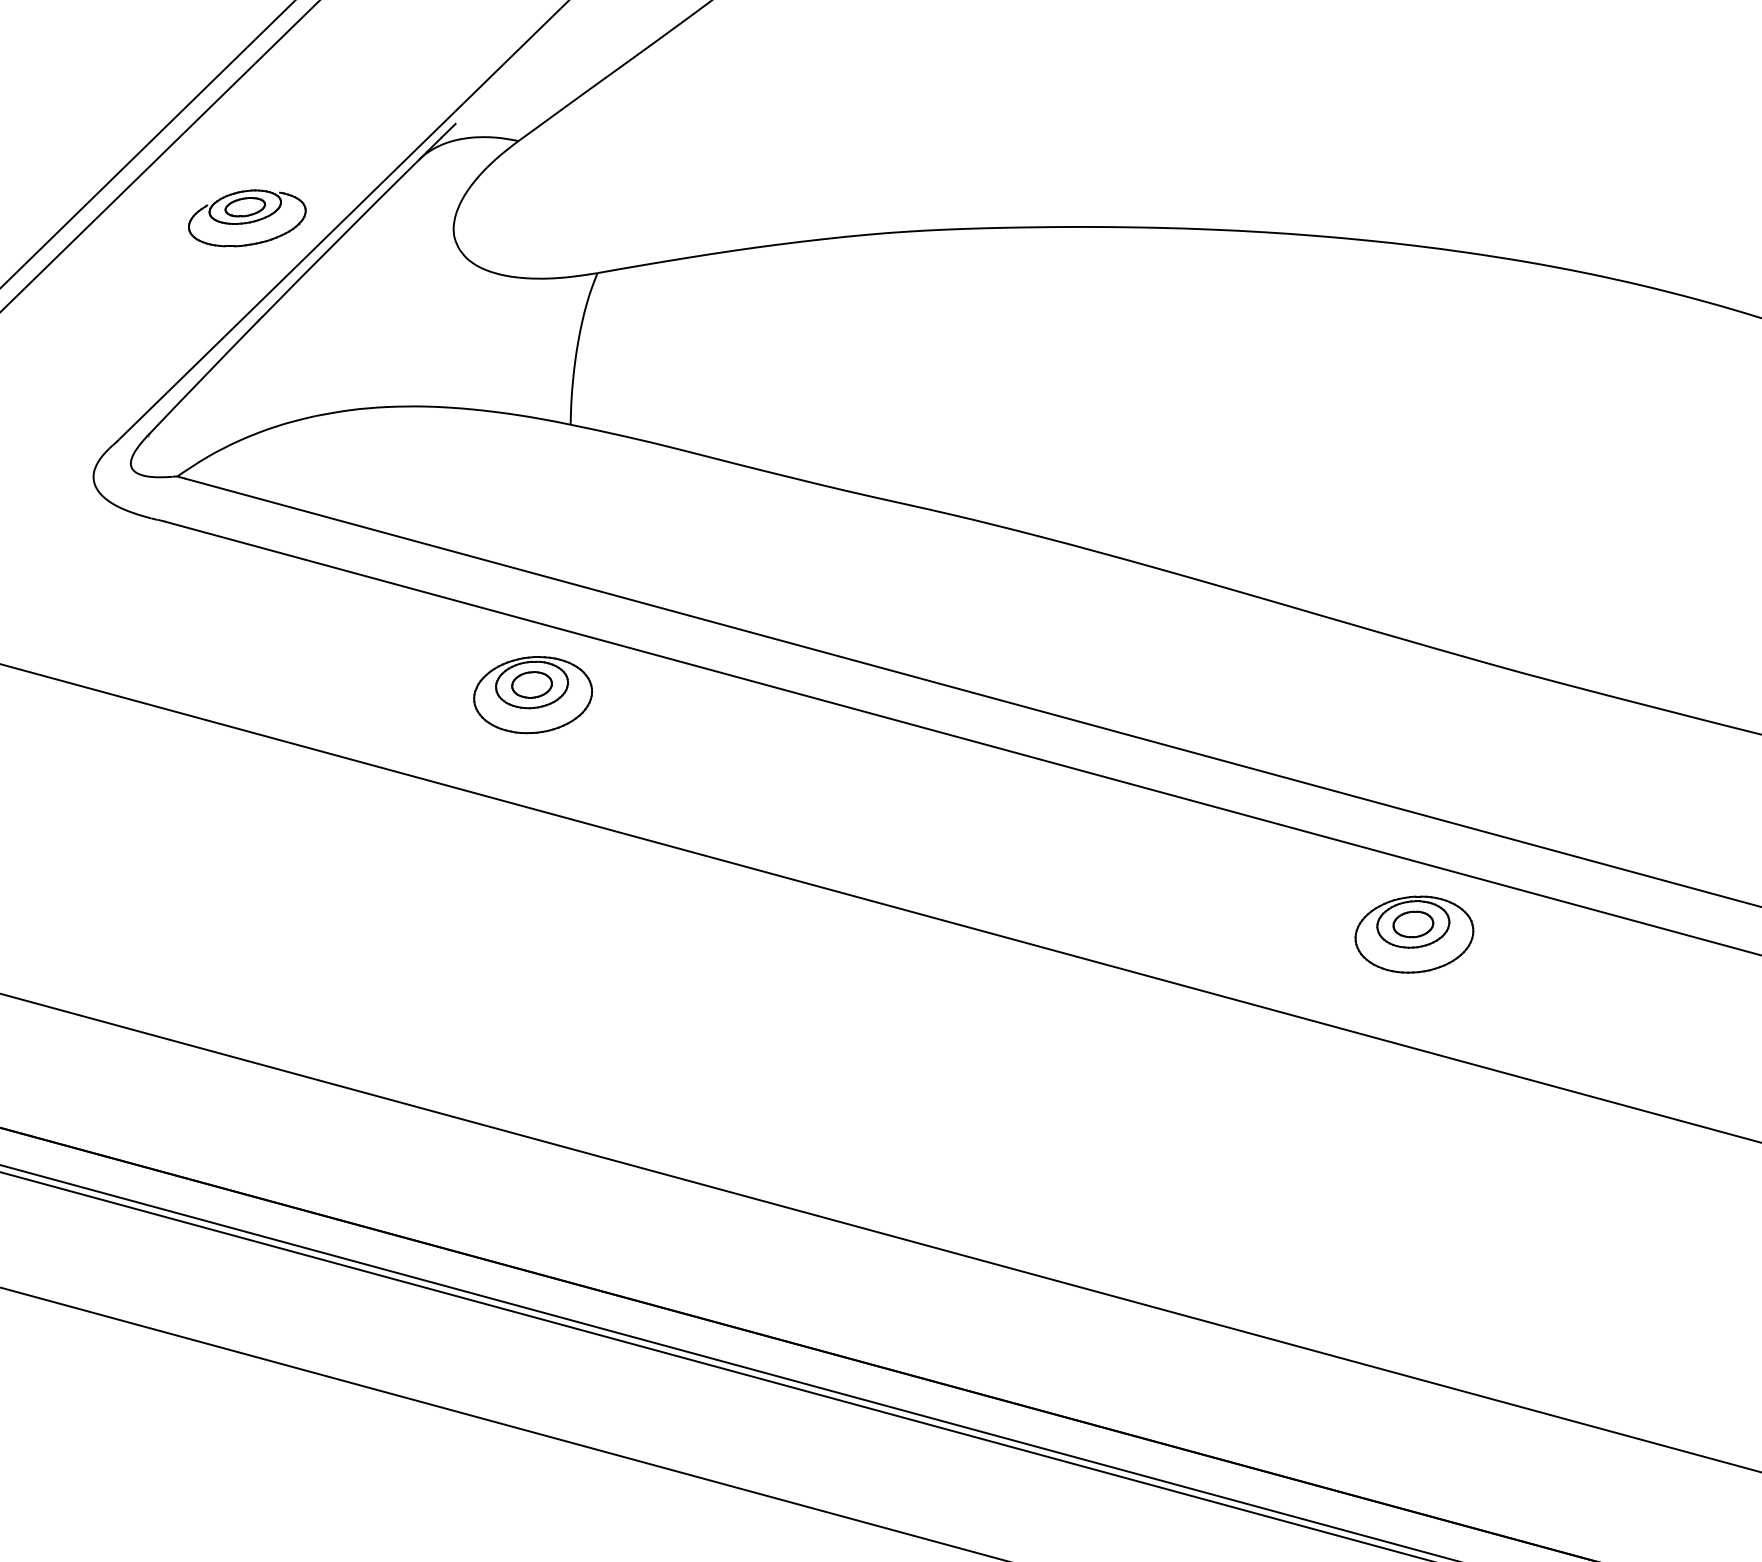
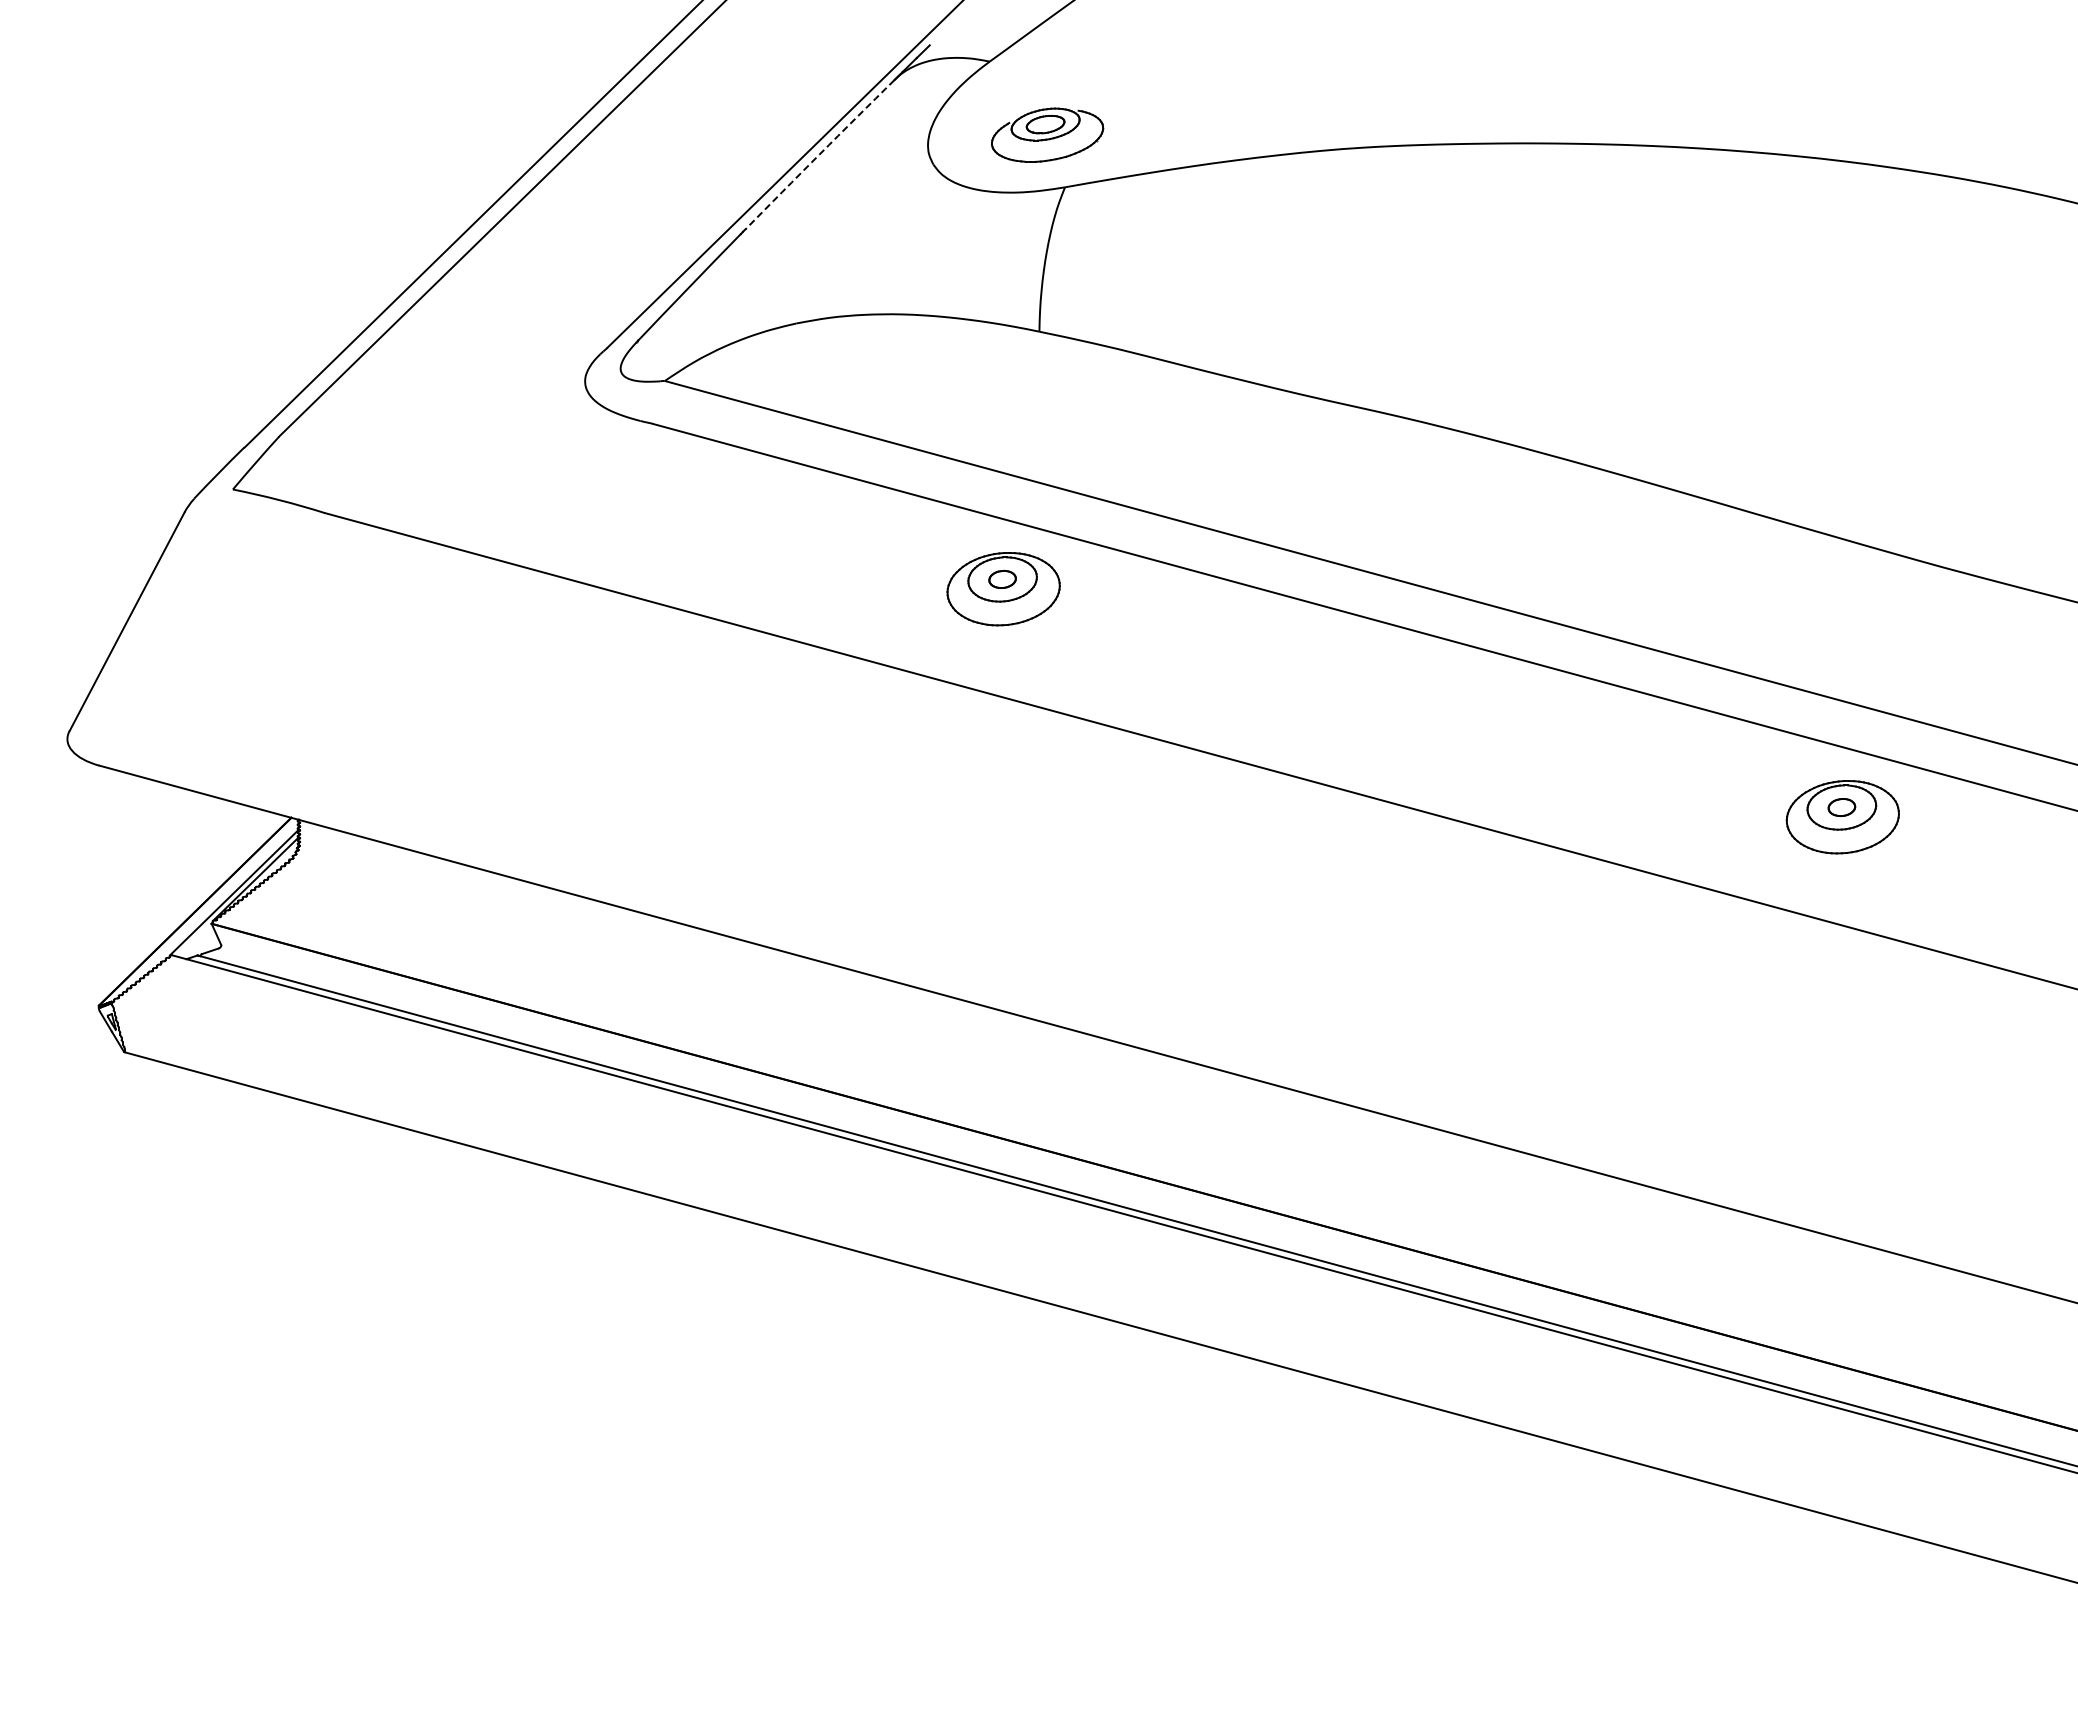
part: (247, 217) -> (1047, 134), moved
arc: (339, 238) -> (819, 154), solid -> dashed
part: (531, 684) -> (1002, 579), size x0.7
part: (1413, 924) -> (1841, 807), size x0.7

